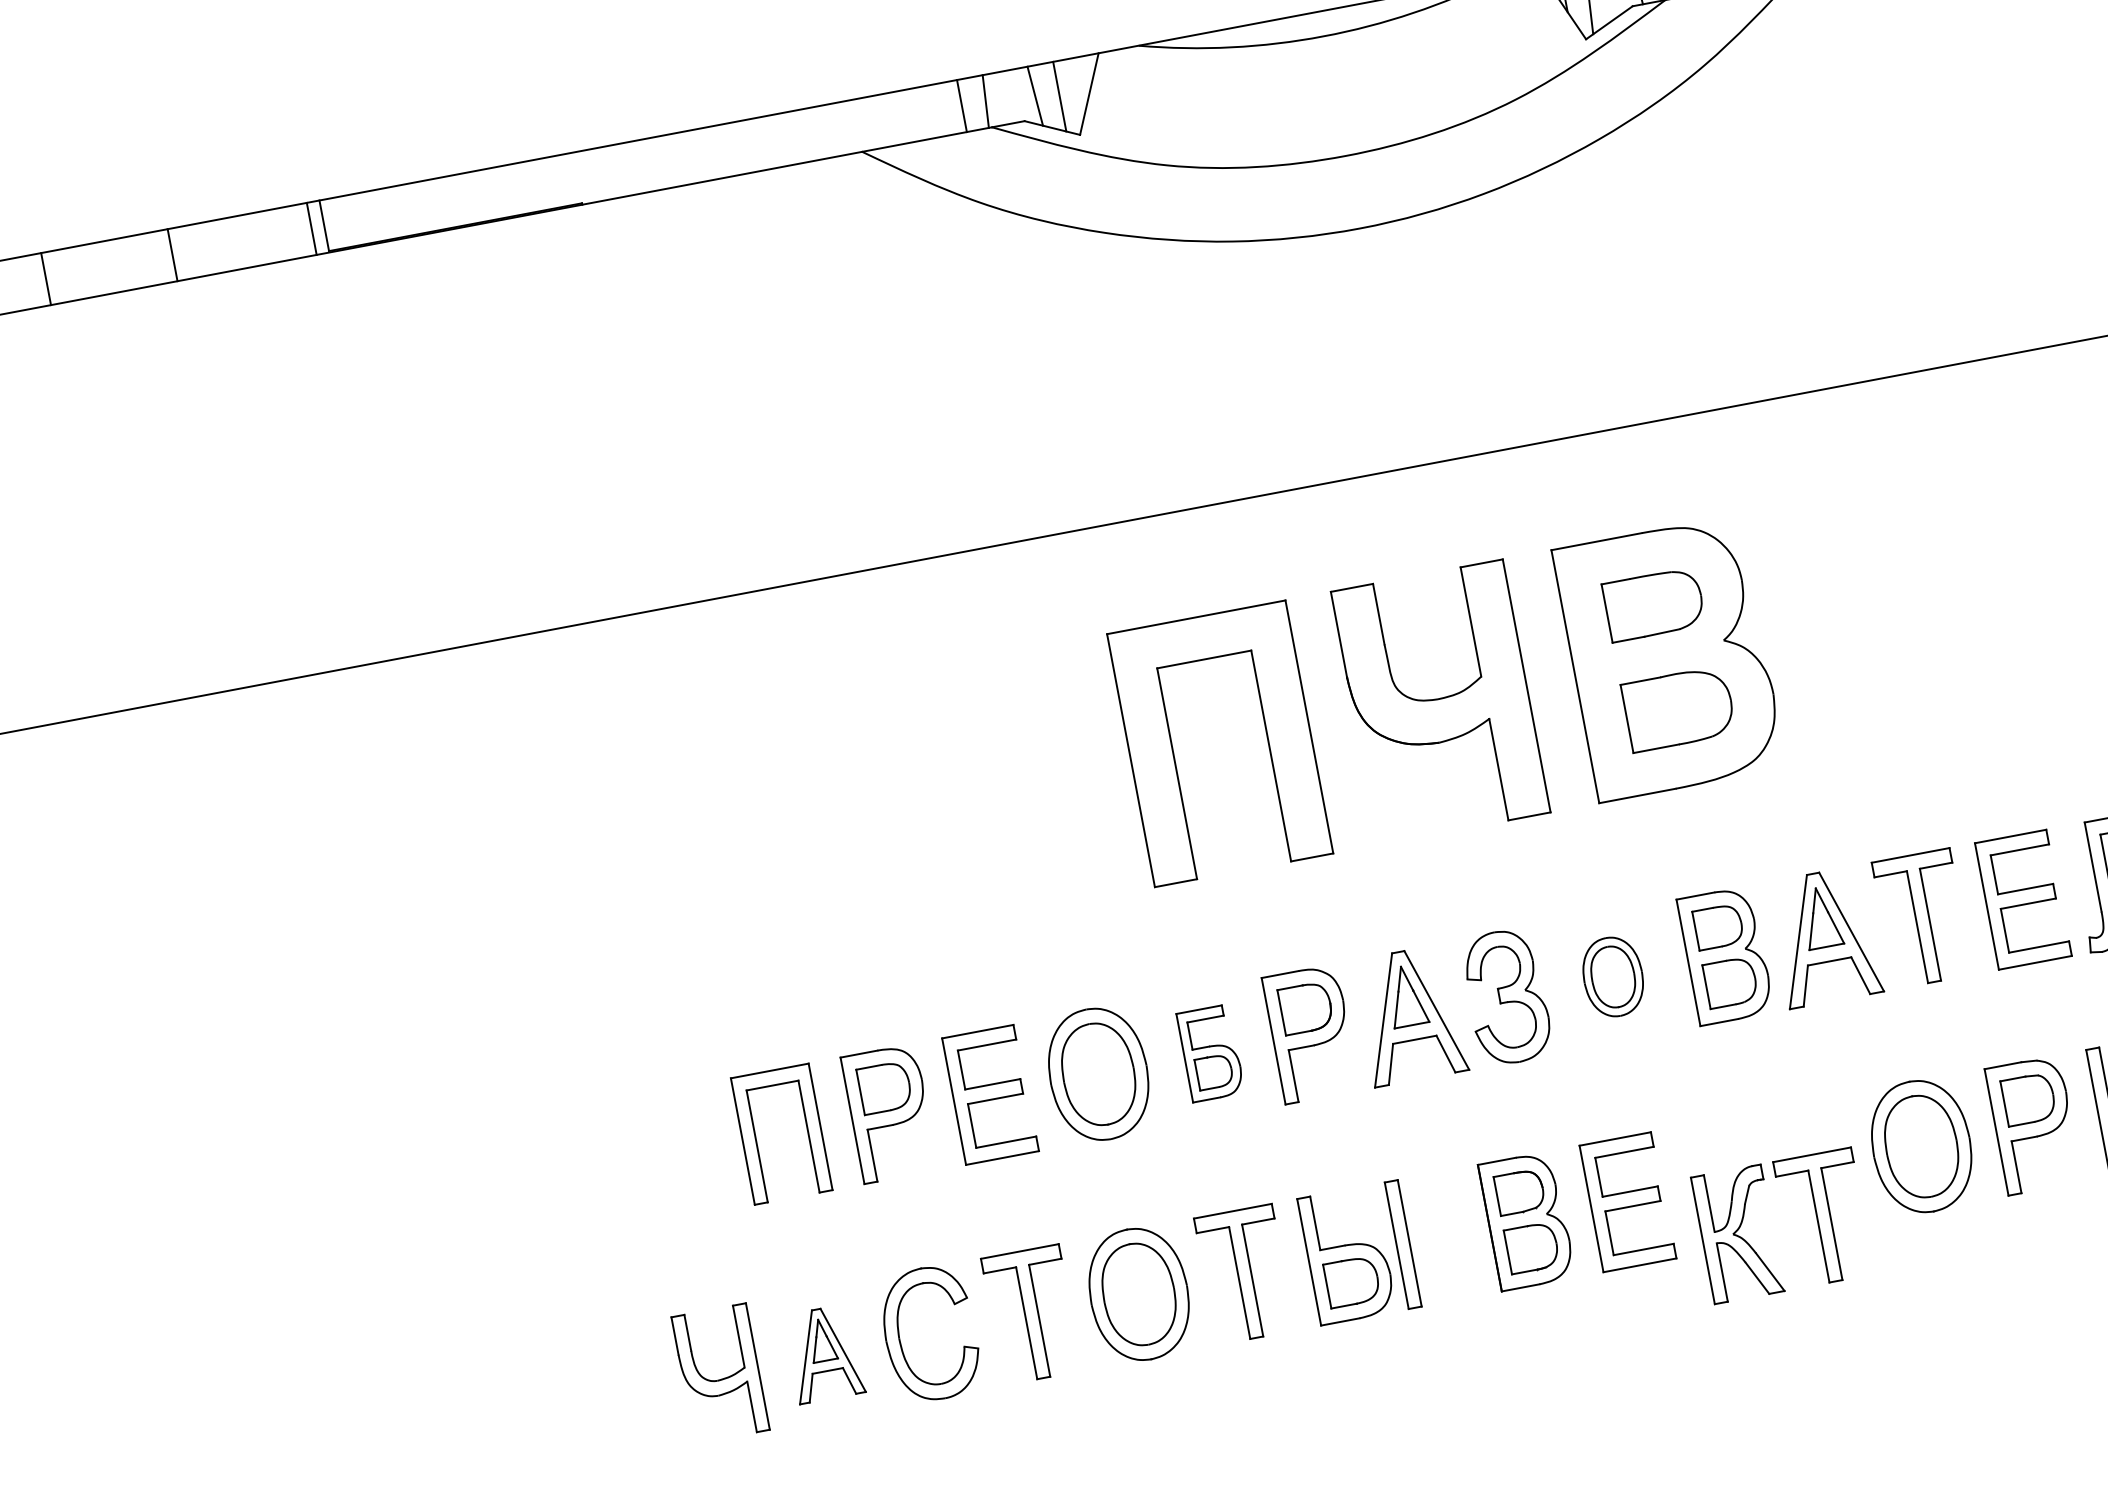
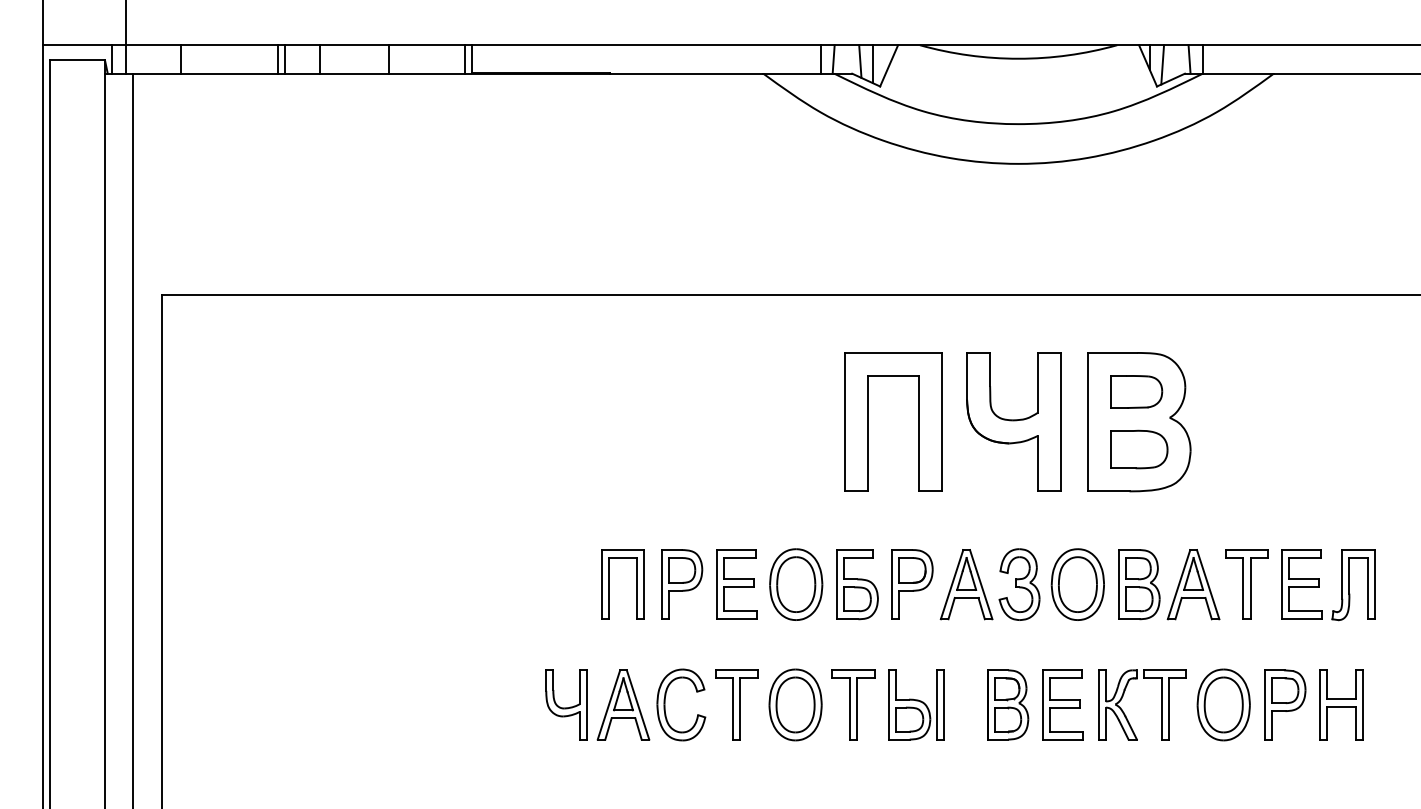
part: (1612, 976) -> (1077, 584), size x1.67
part: (1210, 1052) -> (857, 584), size x1.43
part: (1817, 1218) -> (1161, 704), moved
part: (824, 1353) -> (623, 704), size x1.43

